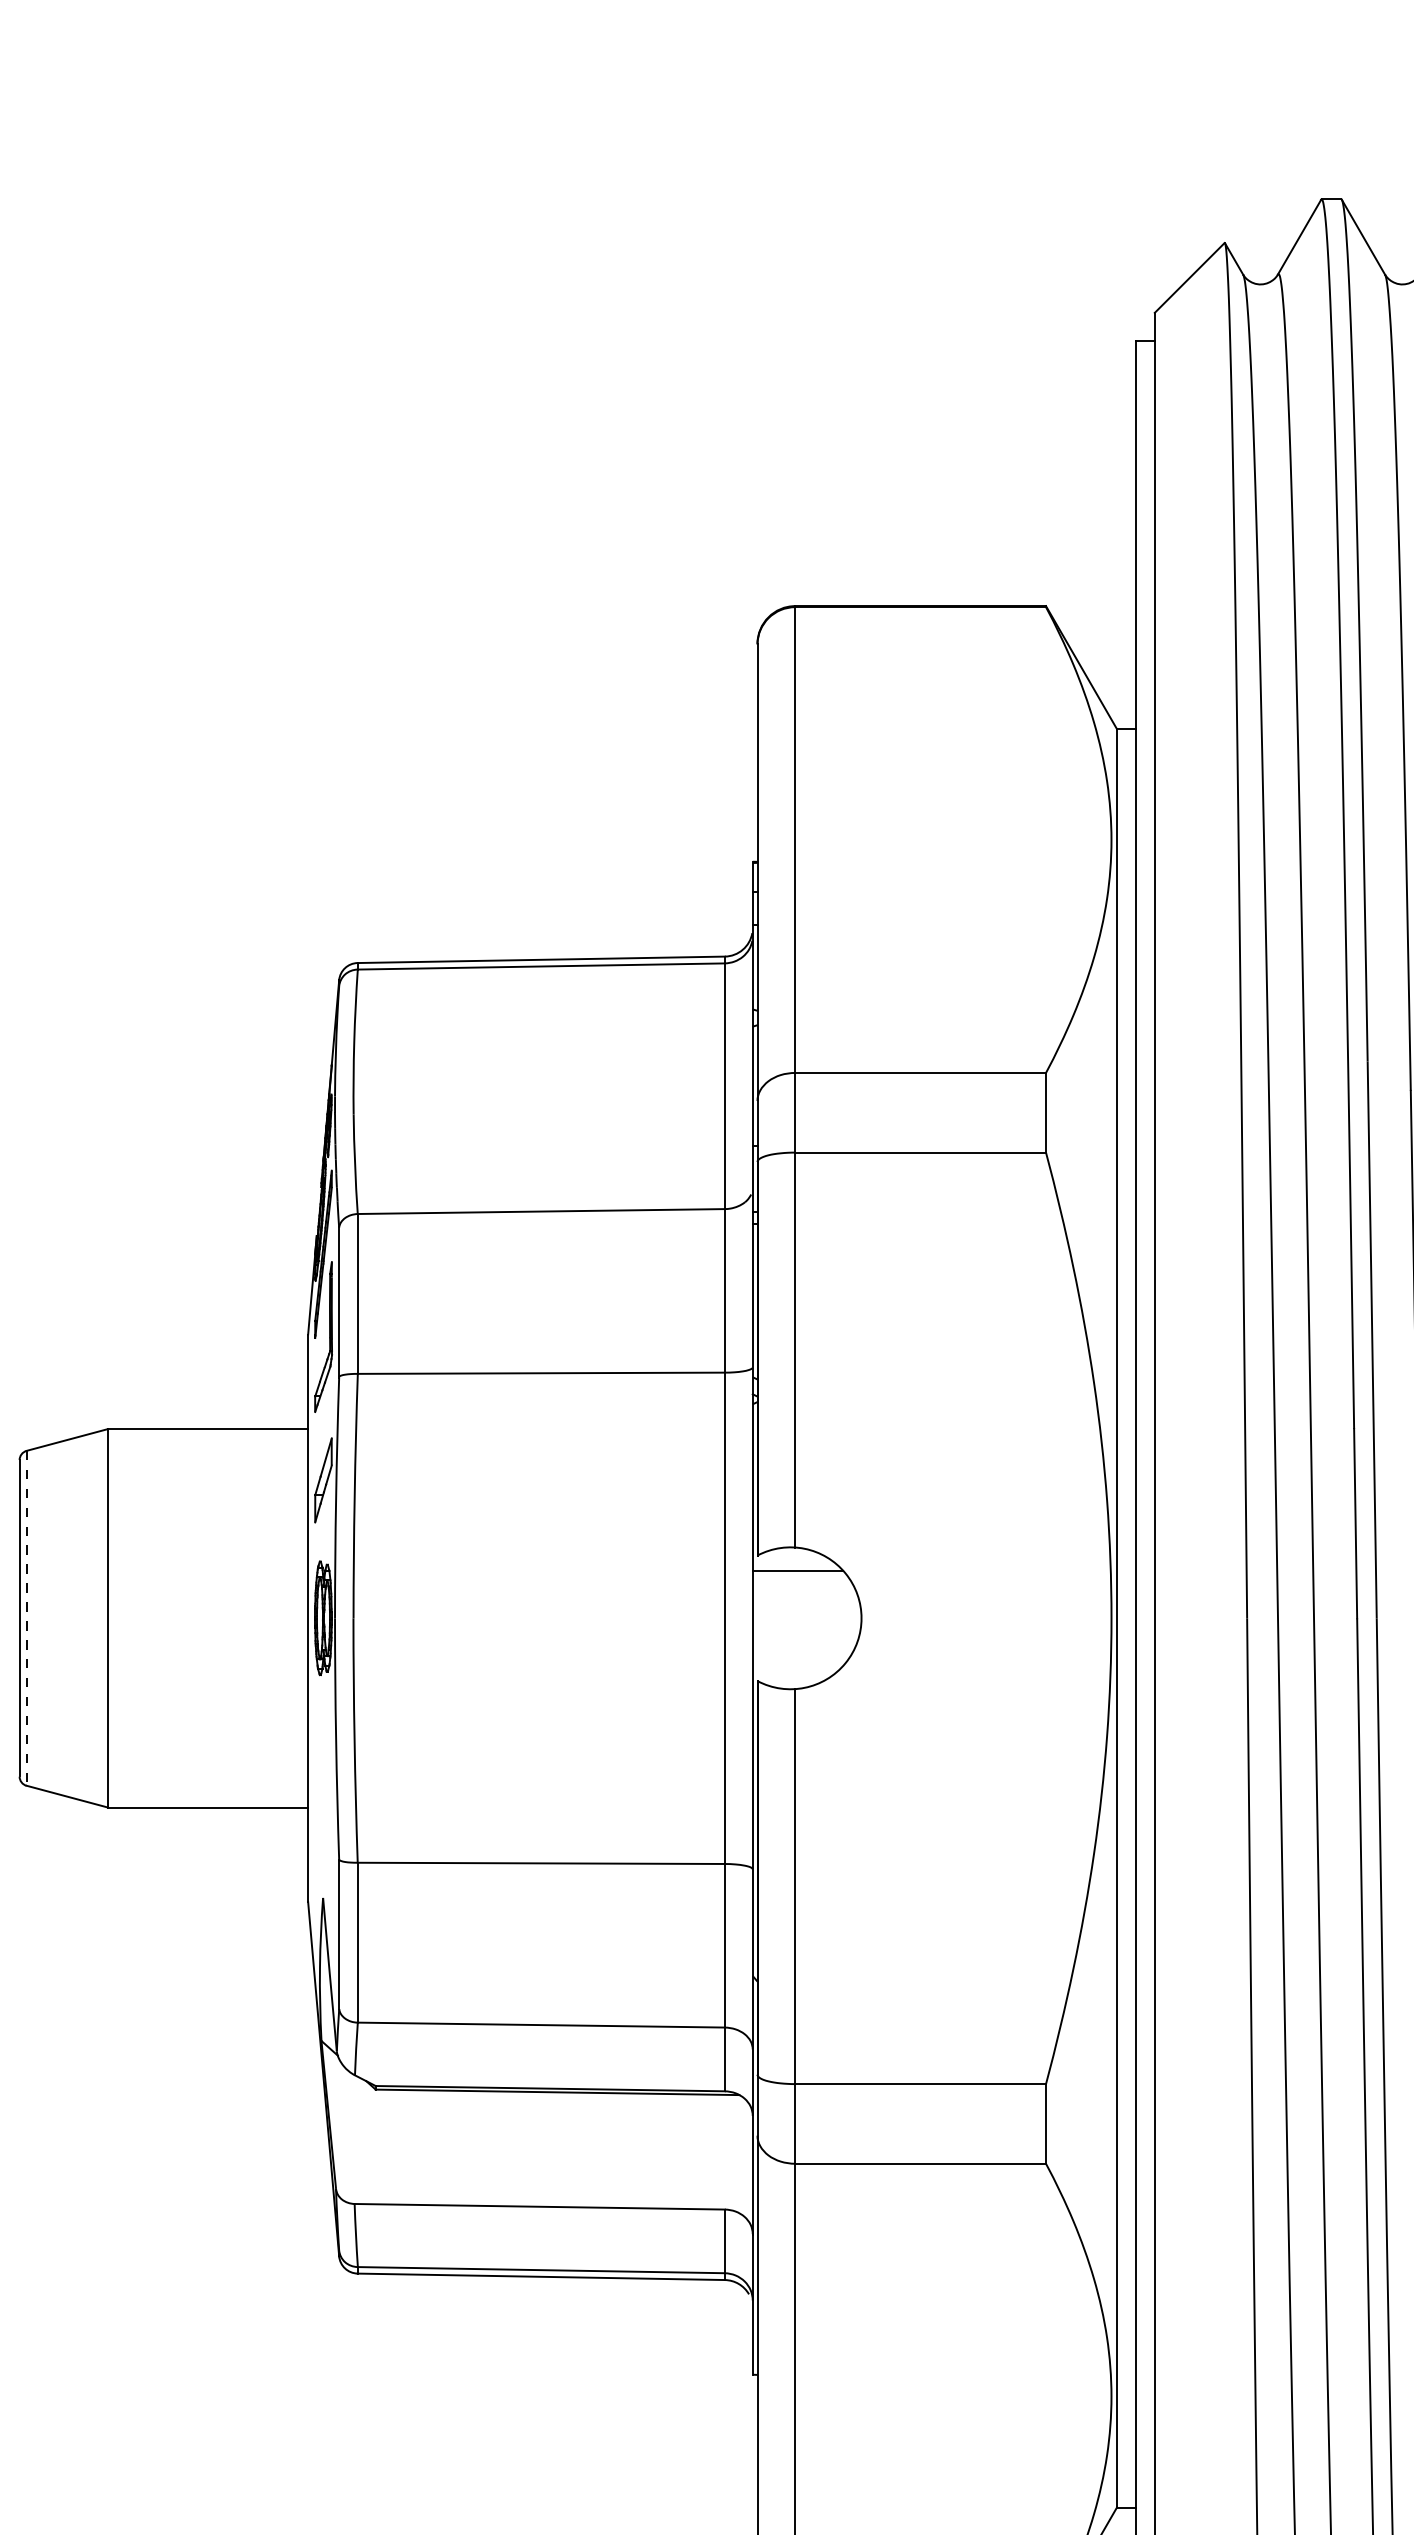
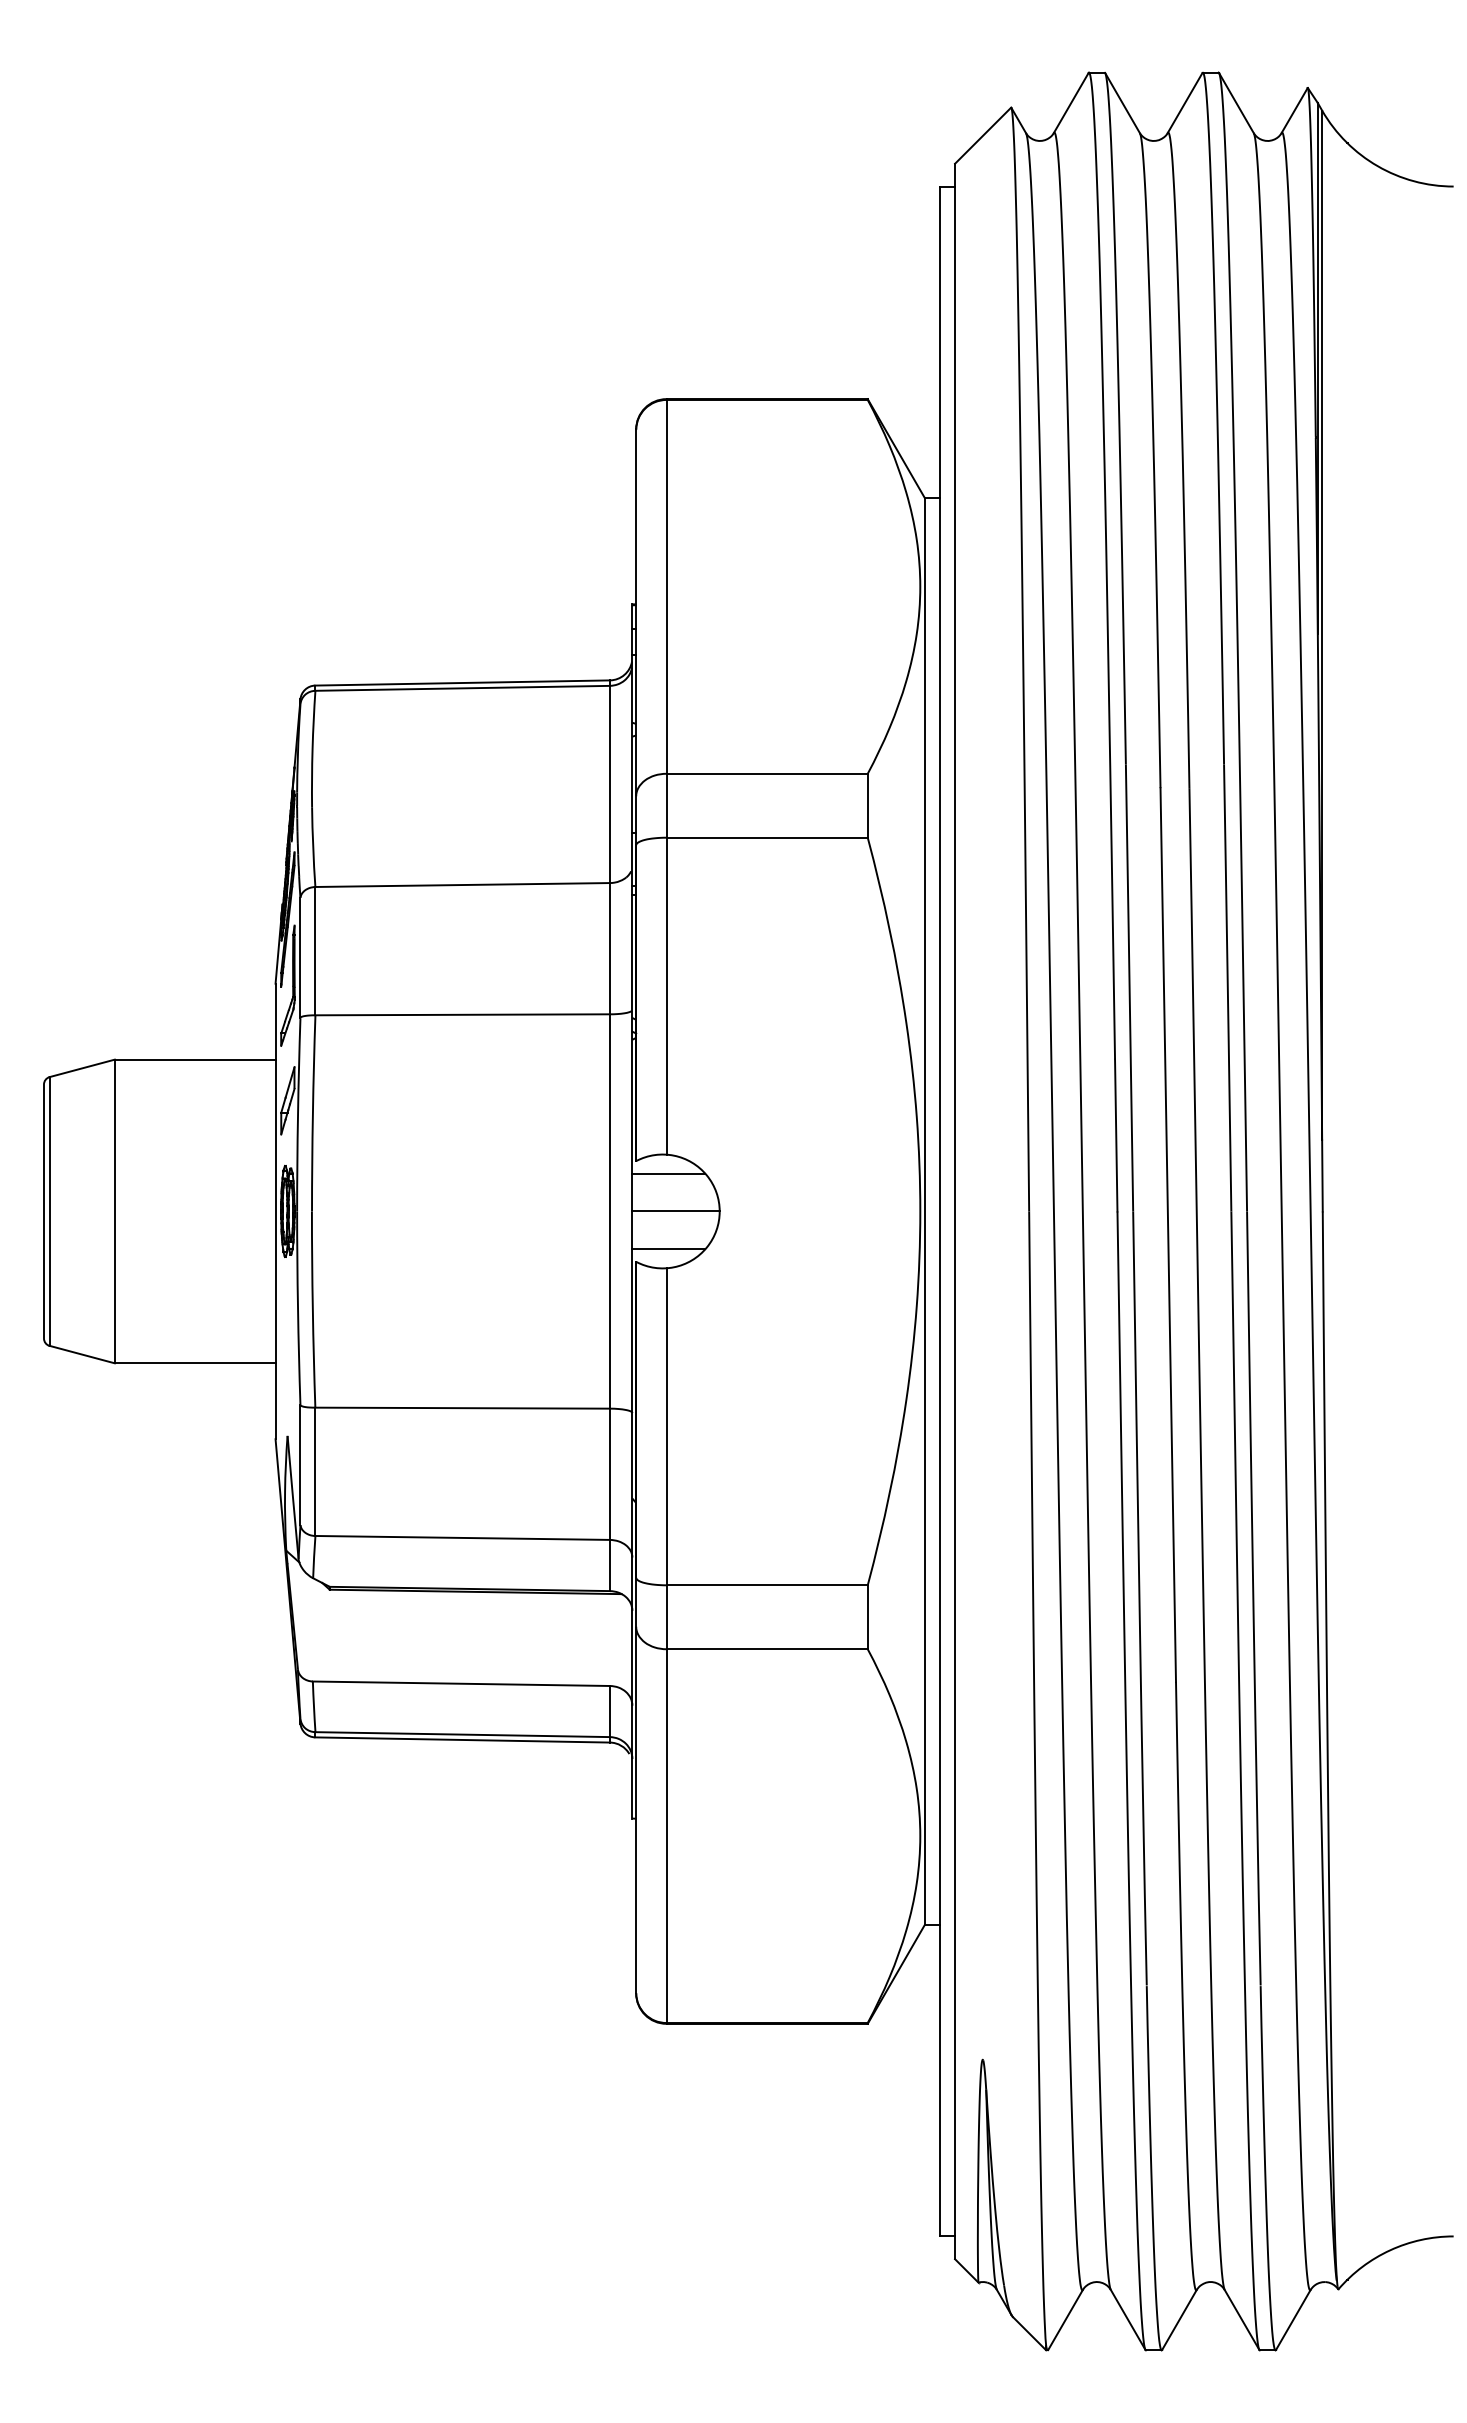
line: (26, 1618) -> (49, 1211), dashed -> solid
line: (806, 1618) -> (675, 1211), added
line: (797, 1665) -> (668, 1249), added

